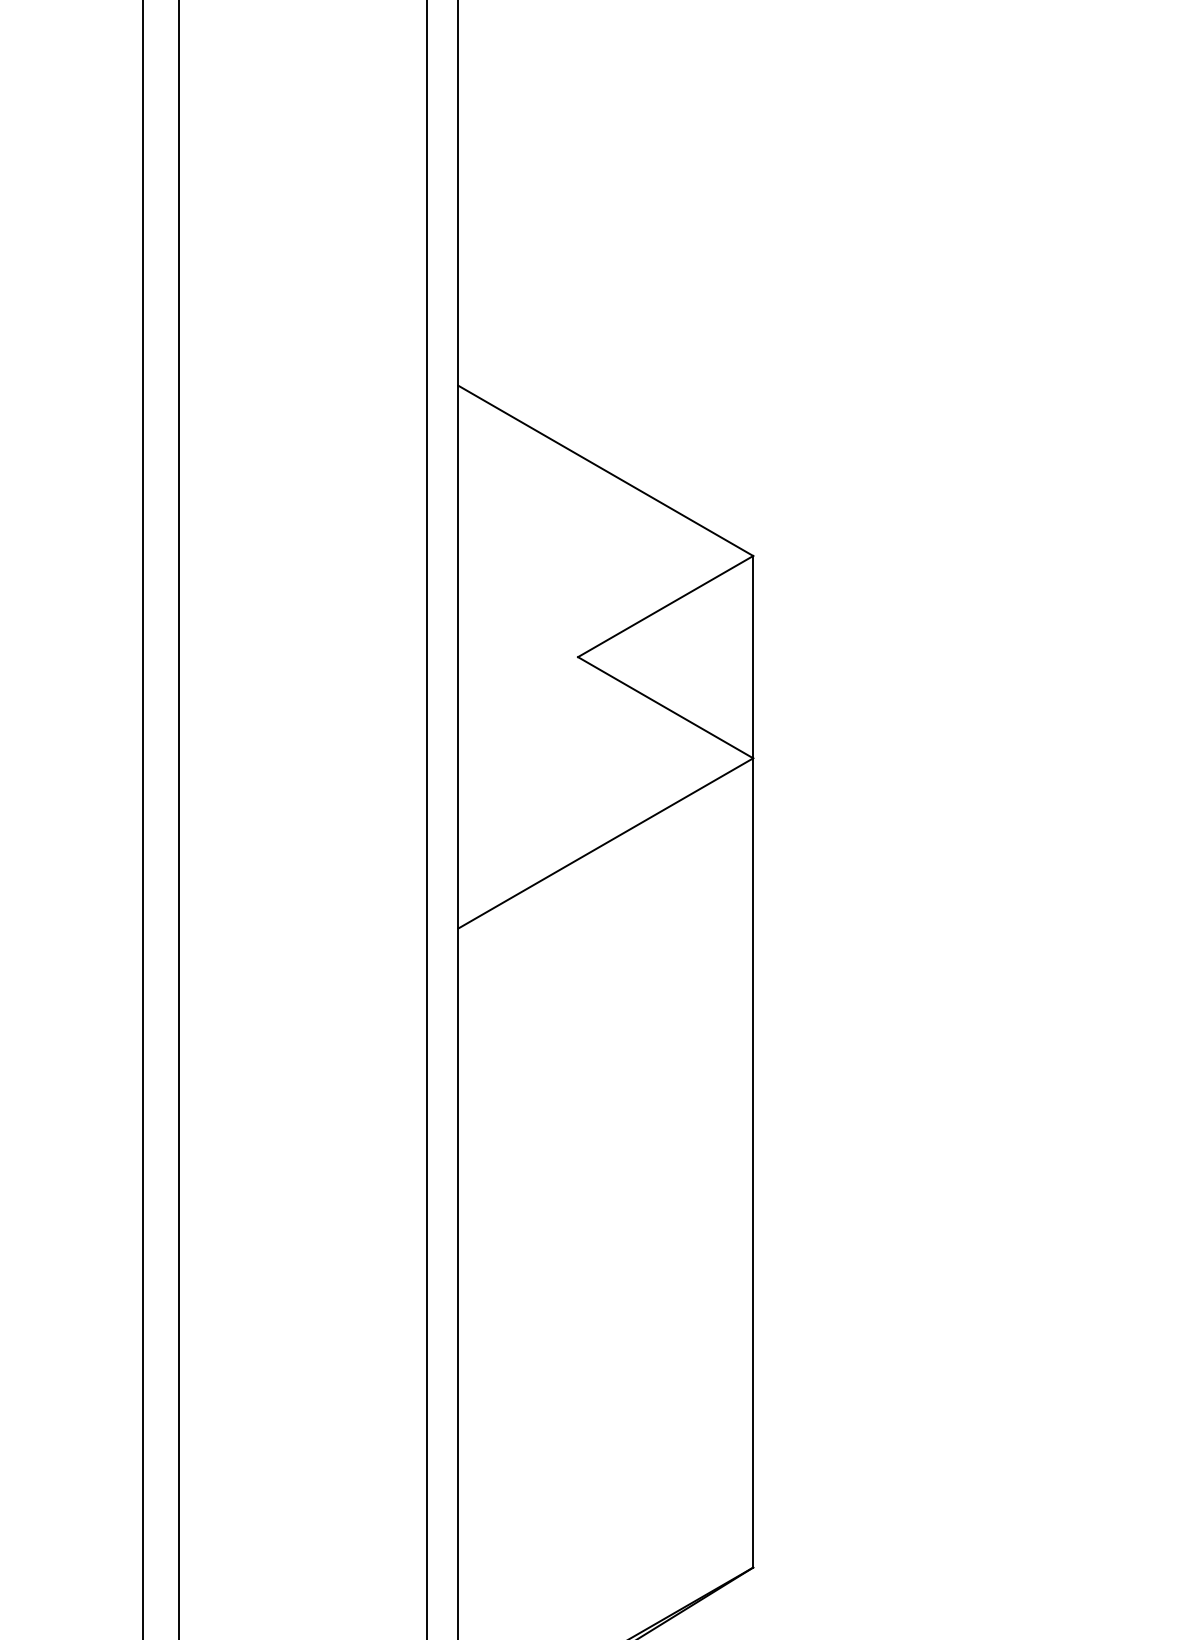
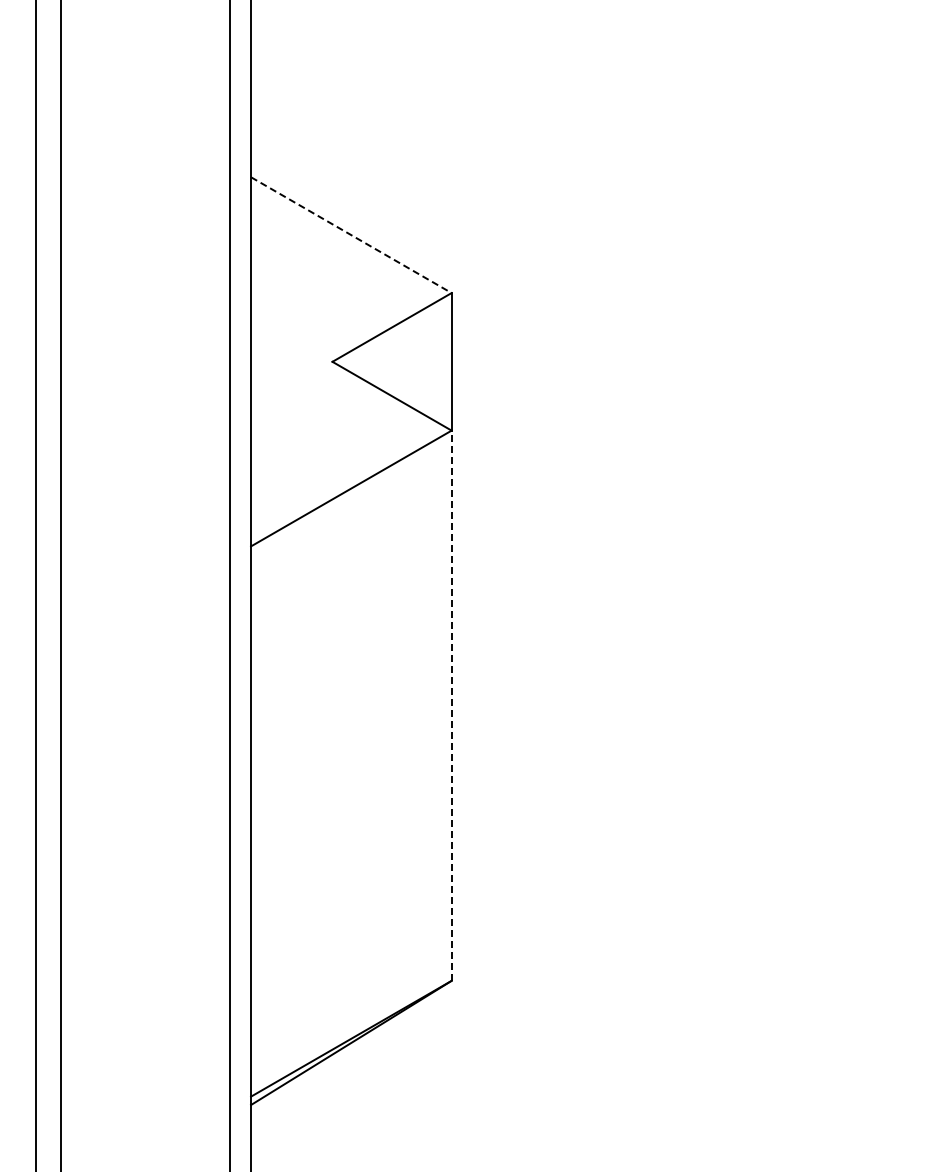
line: (605, 471) -> (351, 235), solid -> dashed
line: (753, 1162) -> (451, 705), solid -> dashed

